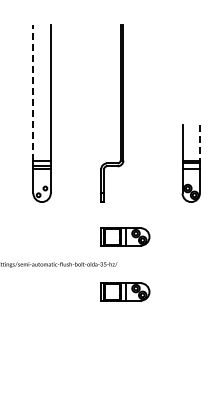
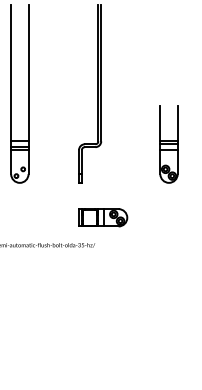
line: (33, 92) -> (11, 73), dashed -> solid
line: (199, 142) -> (177, 123), dashed -> solid
part: (125, 291) -> (103, 272), removed

